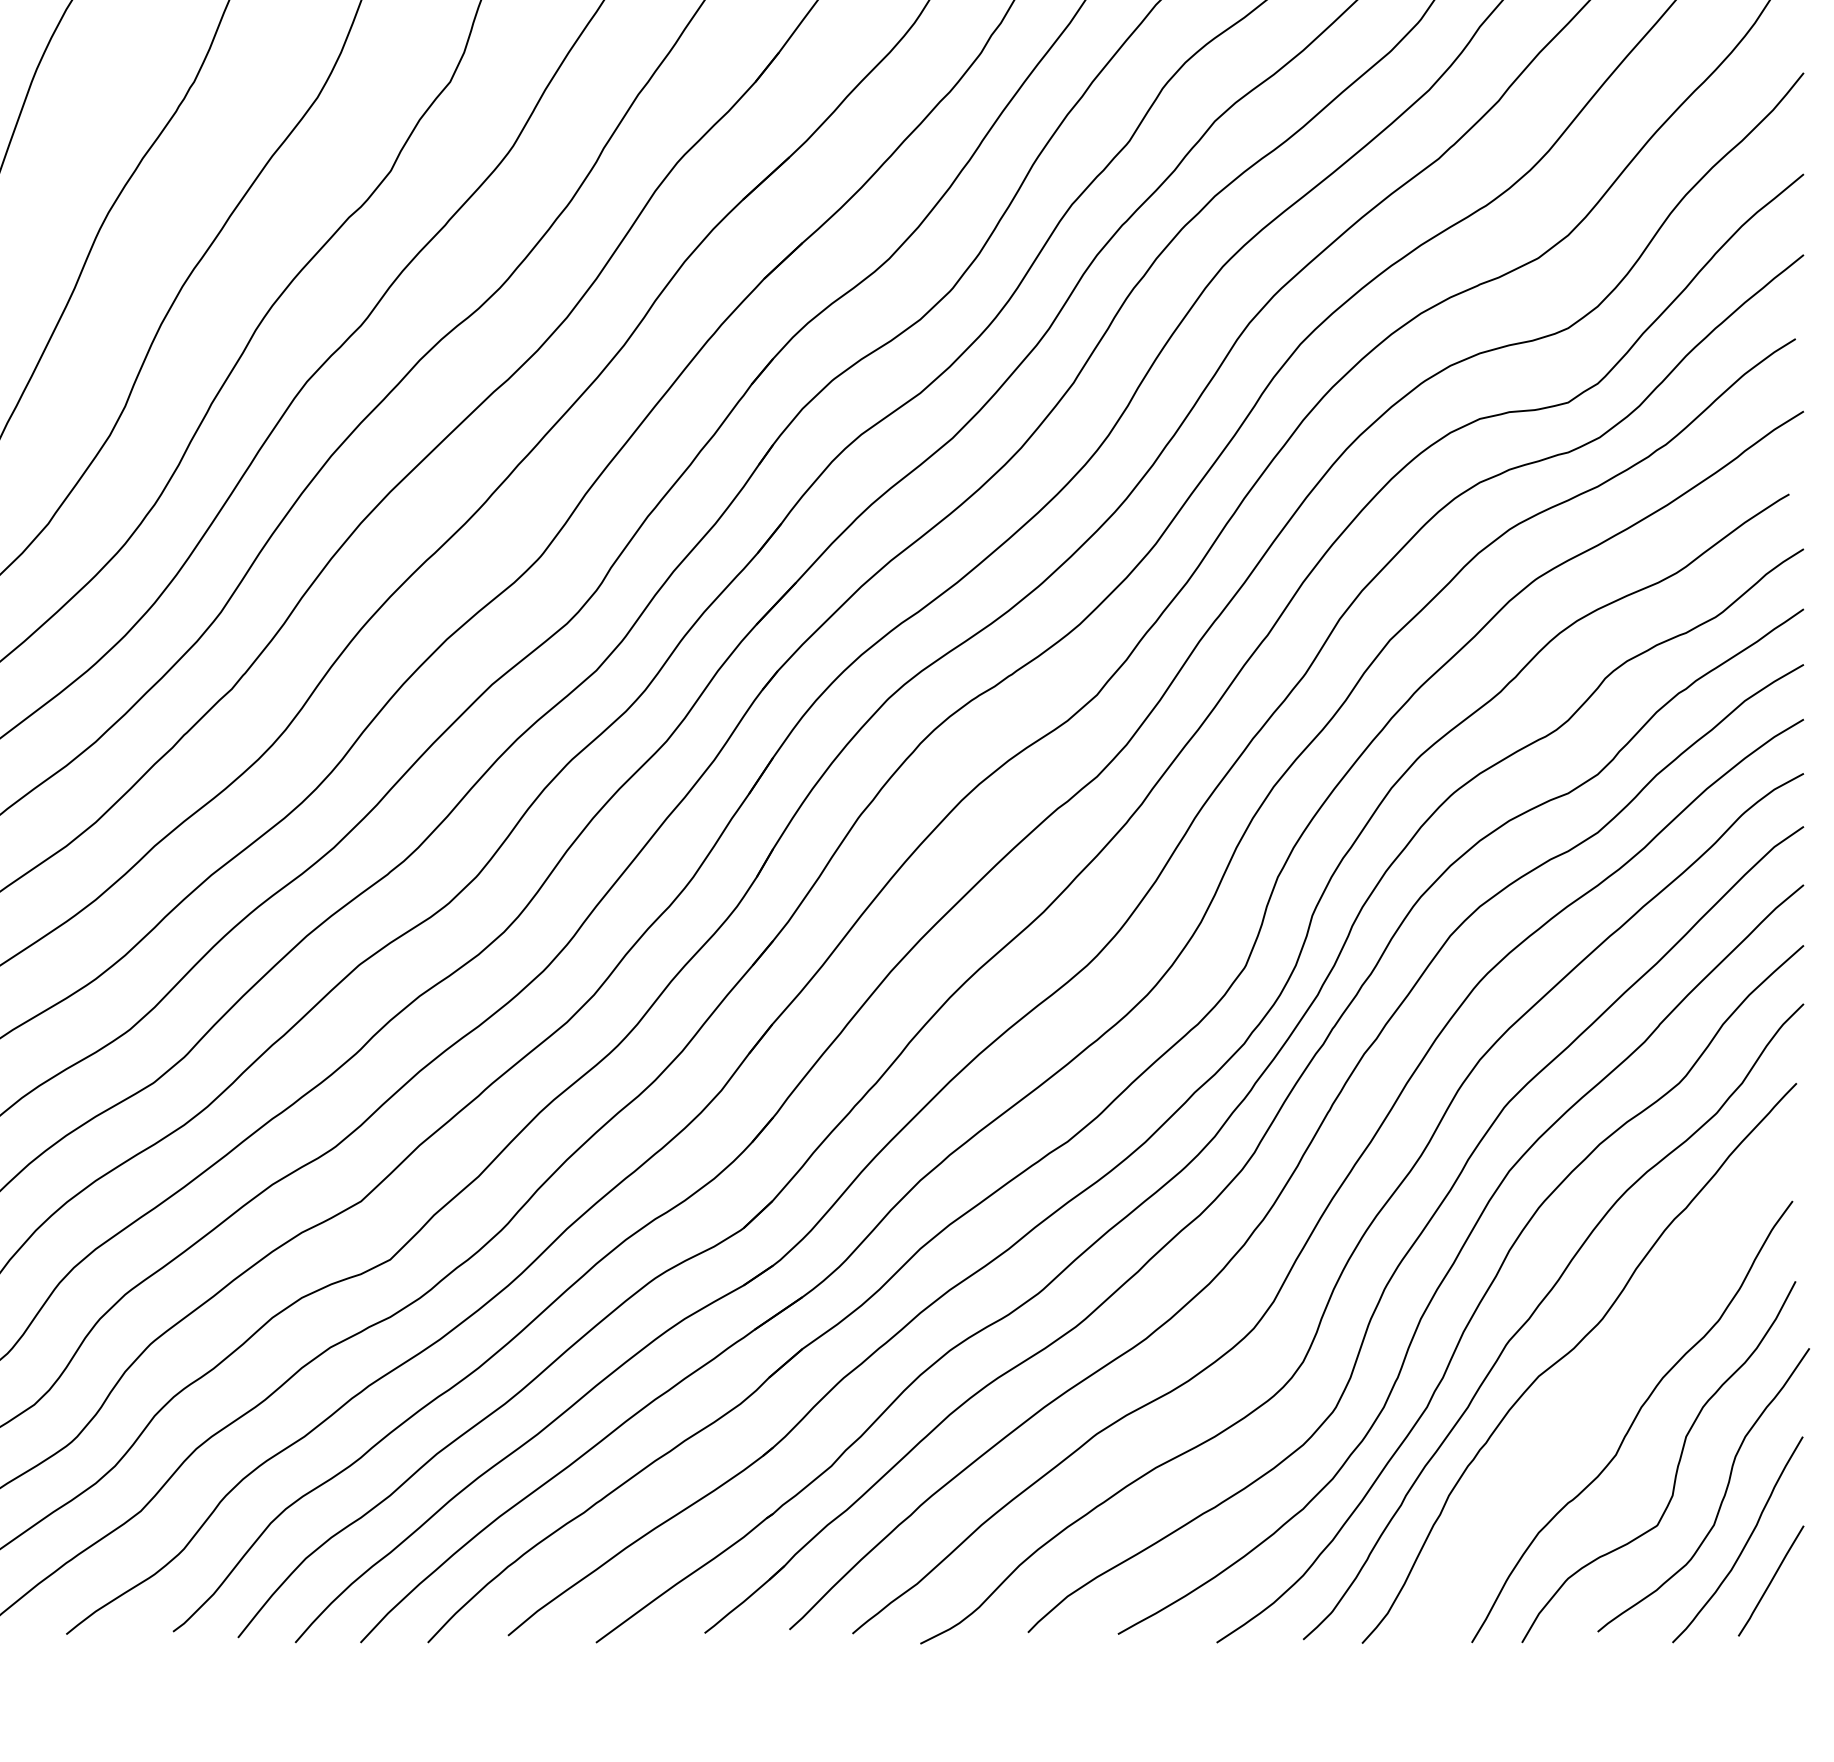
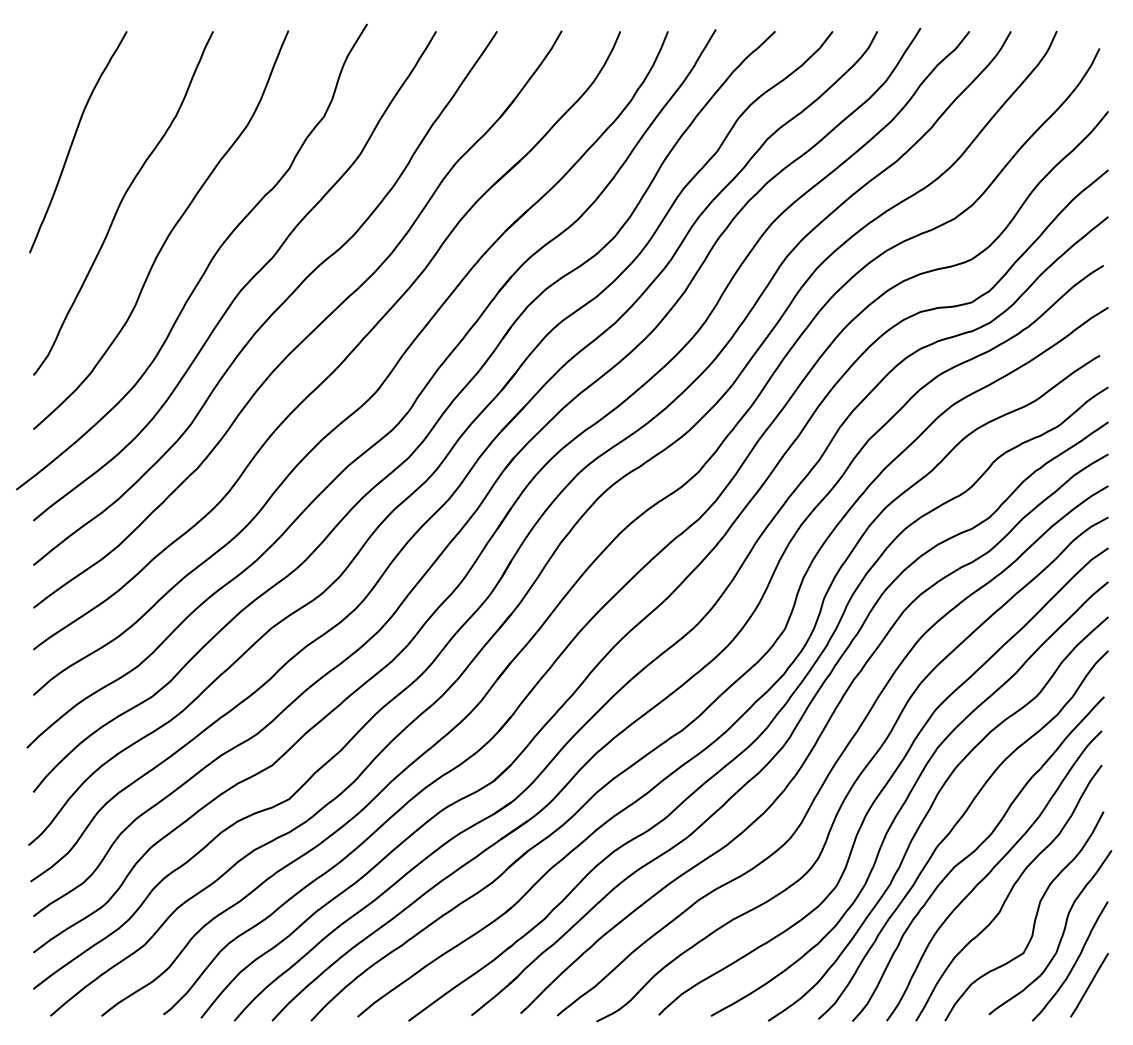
curve: (1602, 1386) -> (991, 872), added

